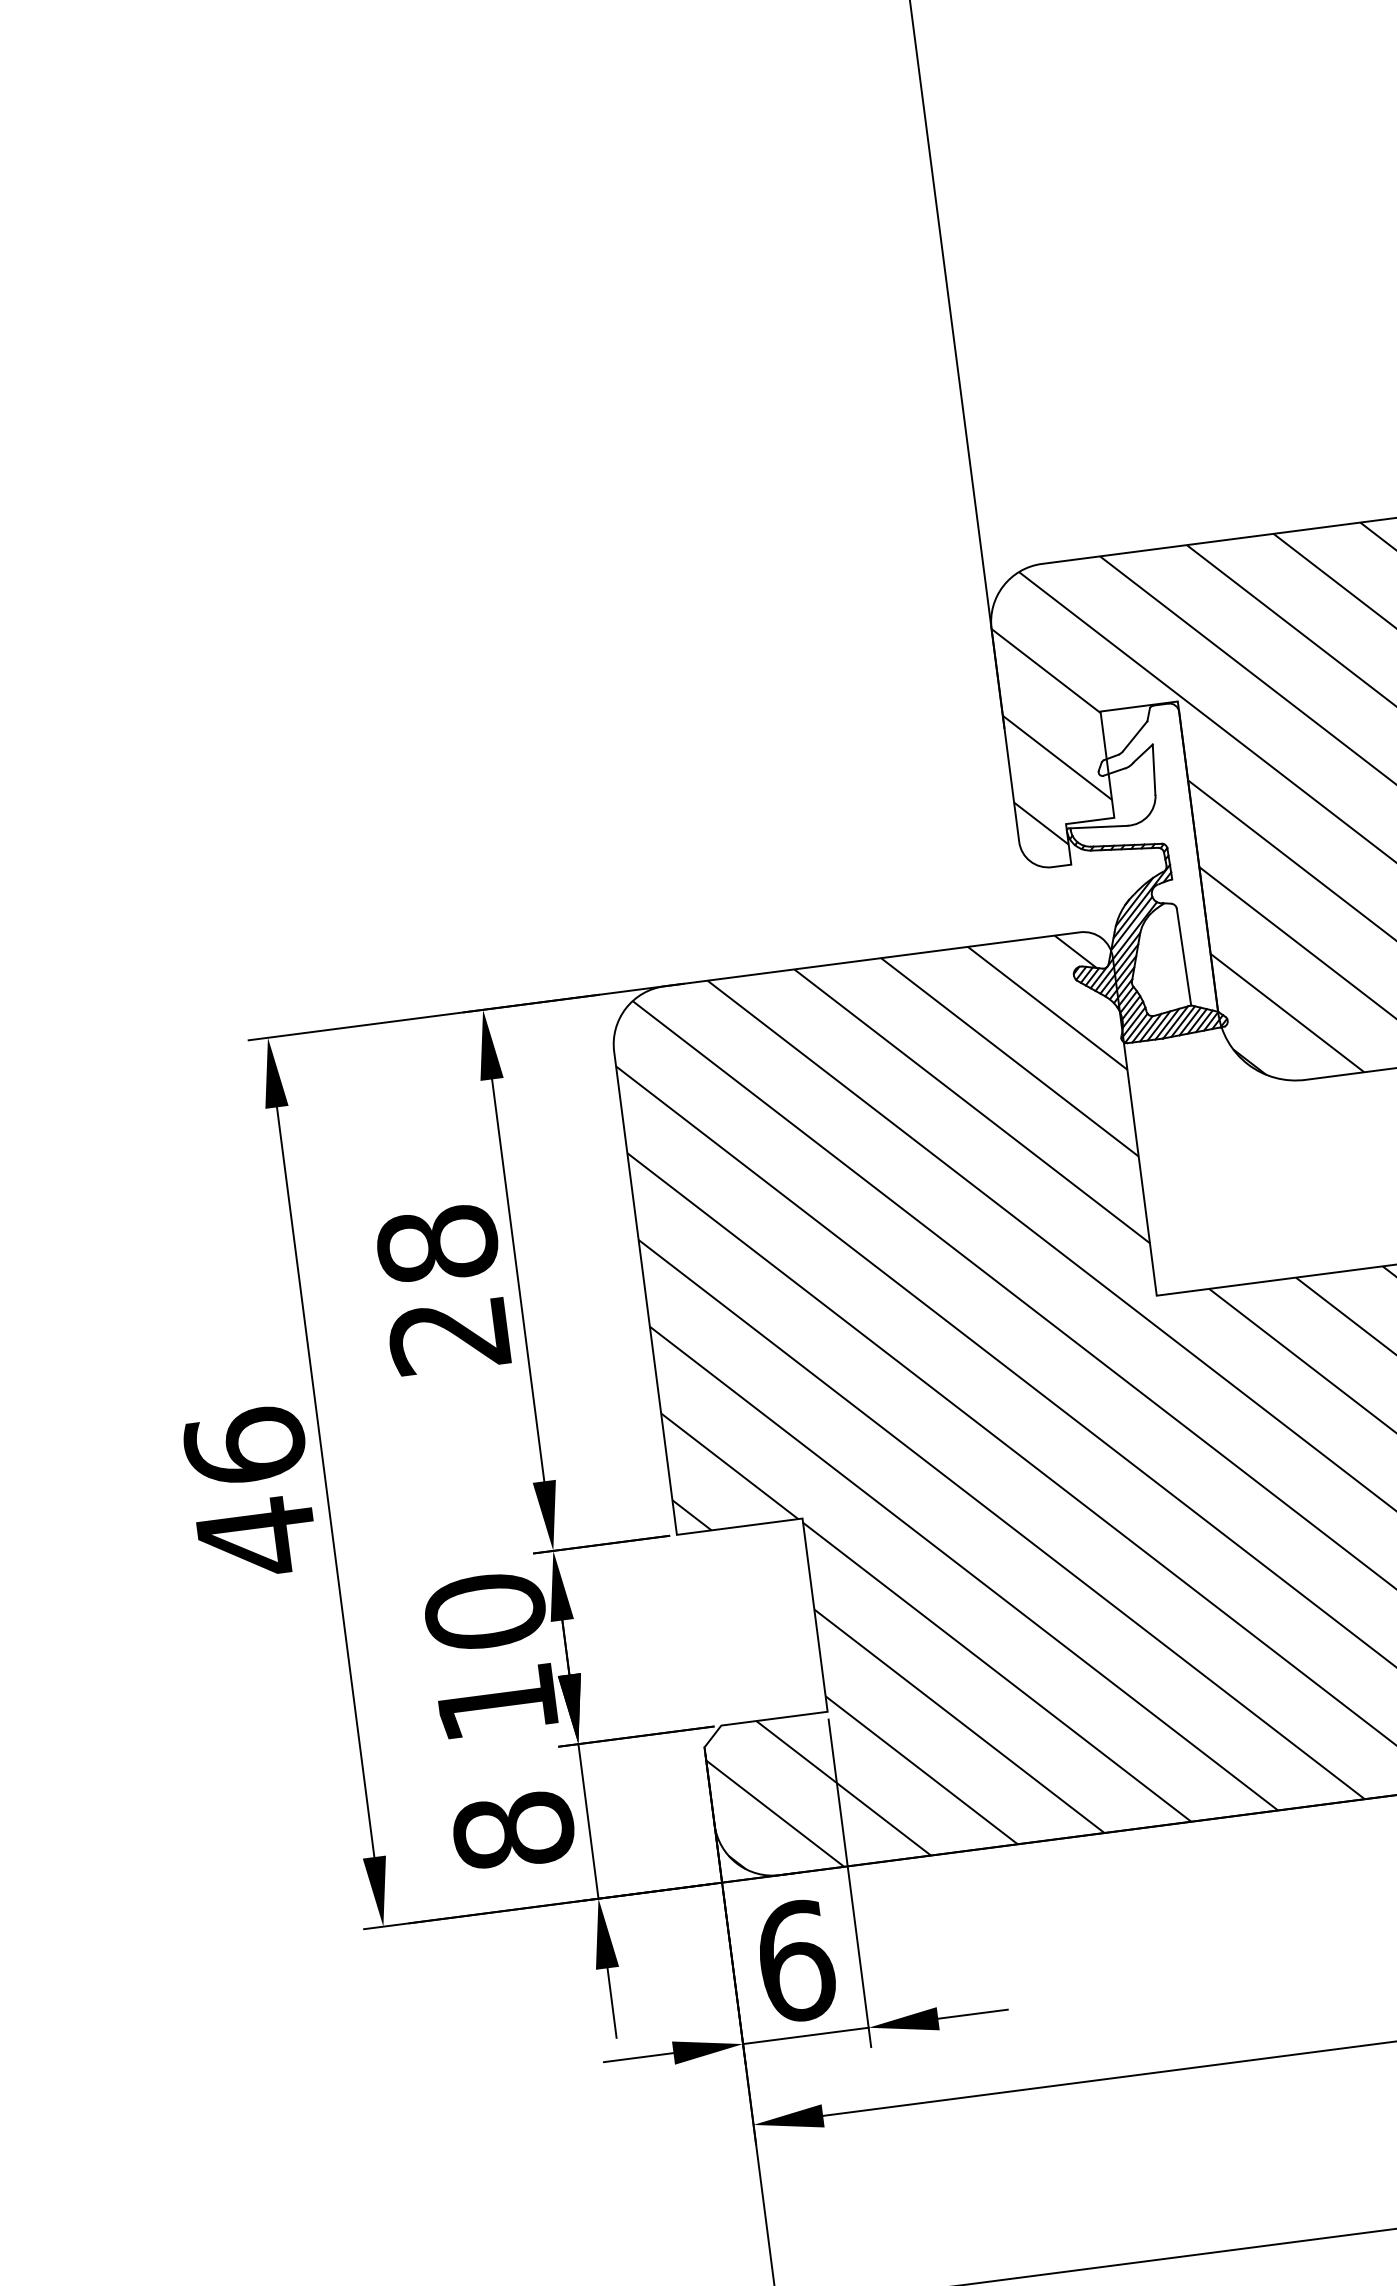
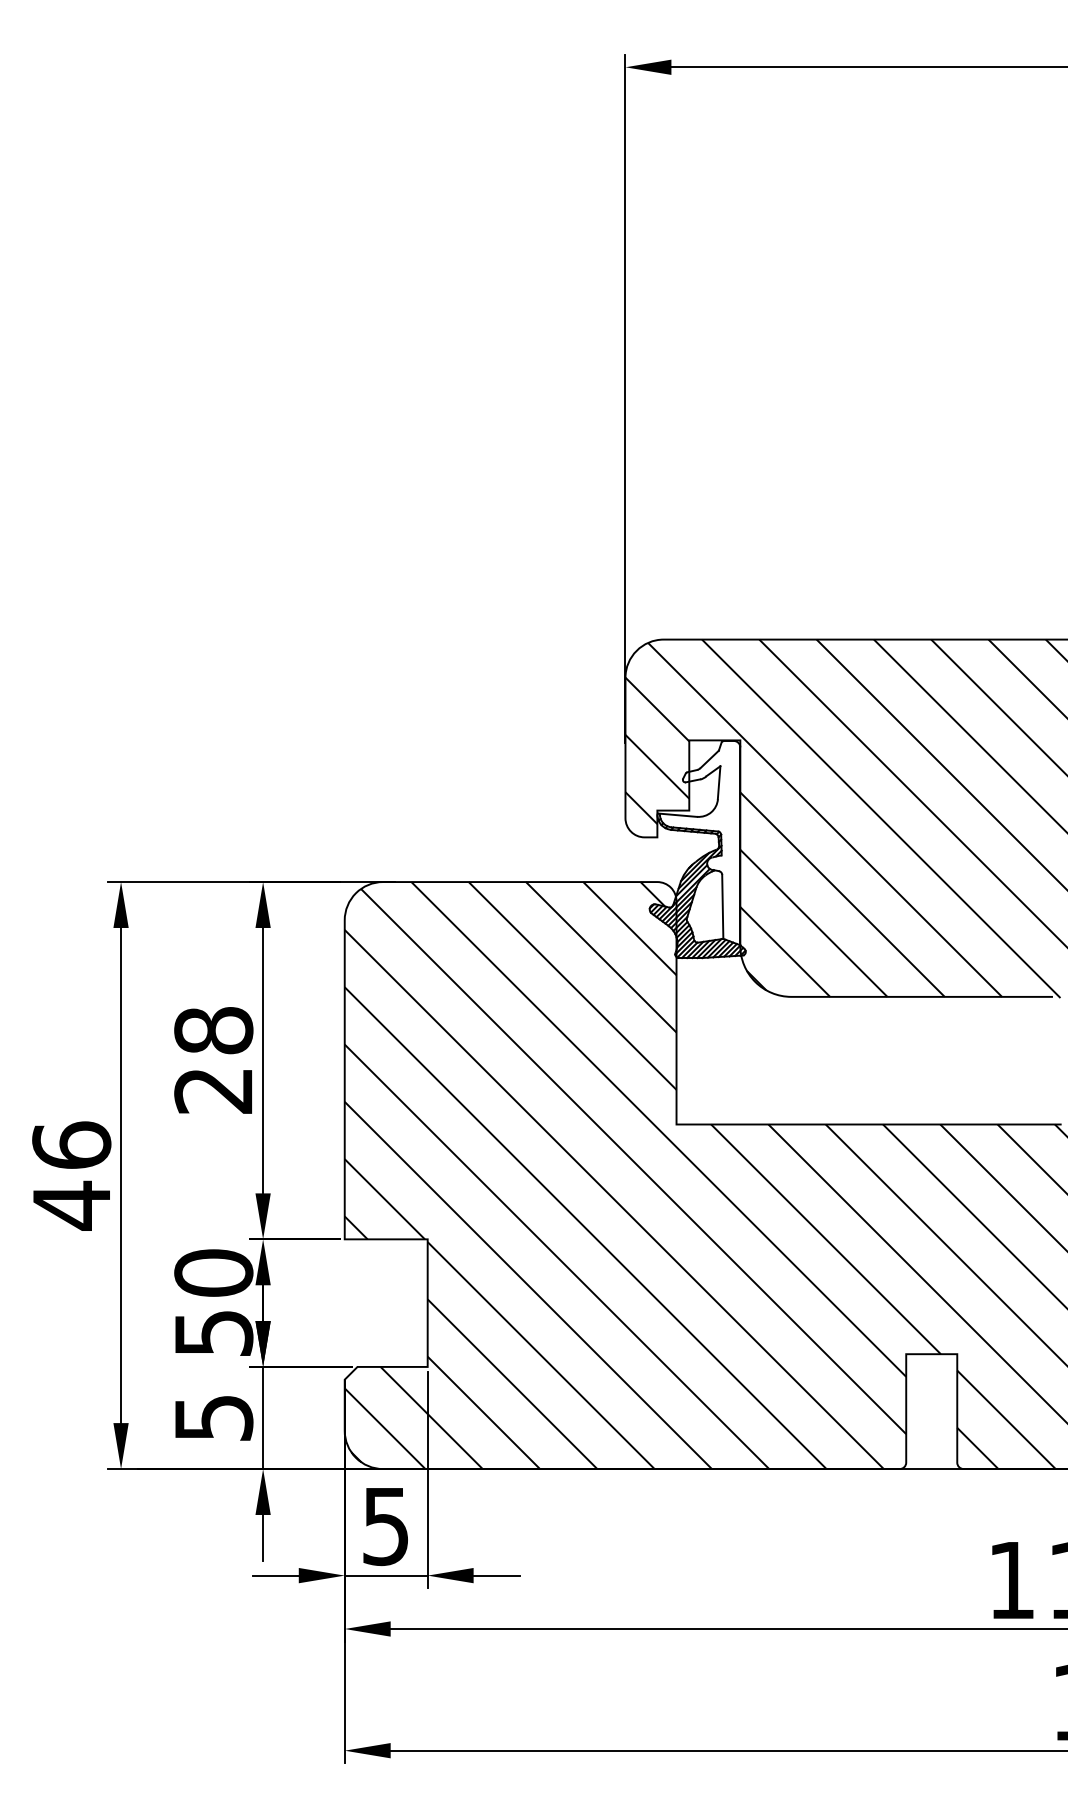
text: (498, 1703) -> (214, 1333), 10 -> 50
text: (513, 1830) -> (213, 1417), 8 -> 5
text: (796, 1961) -> (386, 1526), 6 -> 5

